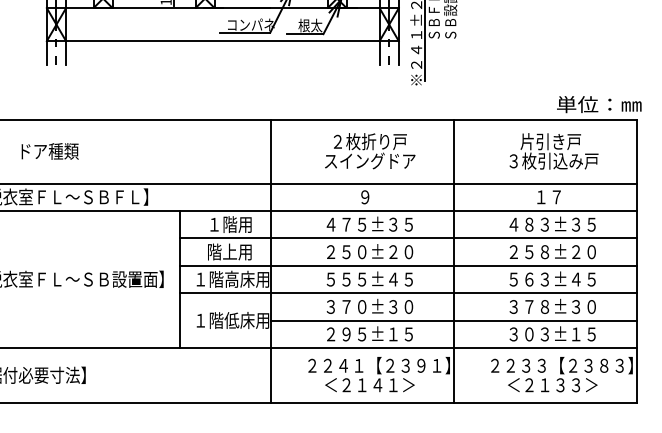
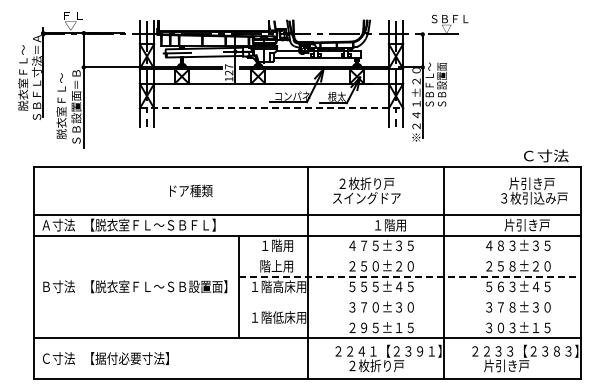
line: (222, 41) -> (271, 108), solid -> dashed
text: (598, 103) -> (552, 155), 単位：㎜ -> Ｃ寸法
text: (50, 150) -> (191, 190), moved
text: (369, 150) -> (366, 190), moved
text: (554, 150) -> (534, 190), moved
text: (563, 196) -> (526, 224), １７ -> 片引き戸
text: (381, 197) -> (390, 225), ９ -> １階用
line: (408, 238) -> (410, 256), removed
line: (408, 265) -> (410, 276), solid -> dashed
line: (408, 293) -> (410, 297), removed
line: (453, 320) -> (444, 317), removed
text: (369, 384) -> (381, 365), ＜２１４１＞ -> ２枚折り戸
text: (551, 384) -> (517, 365), ＜２１３３＞ -> 片引き戸

